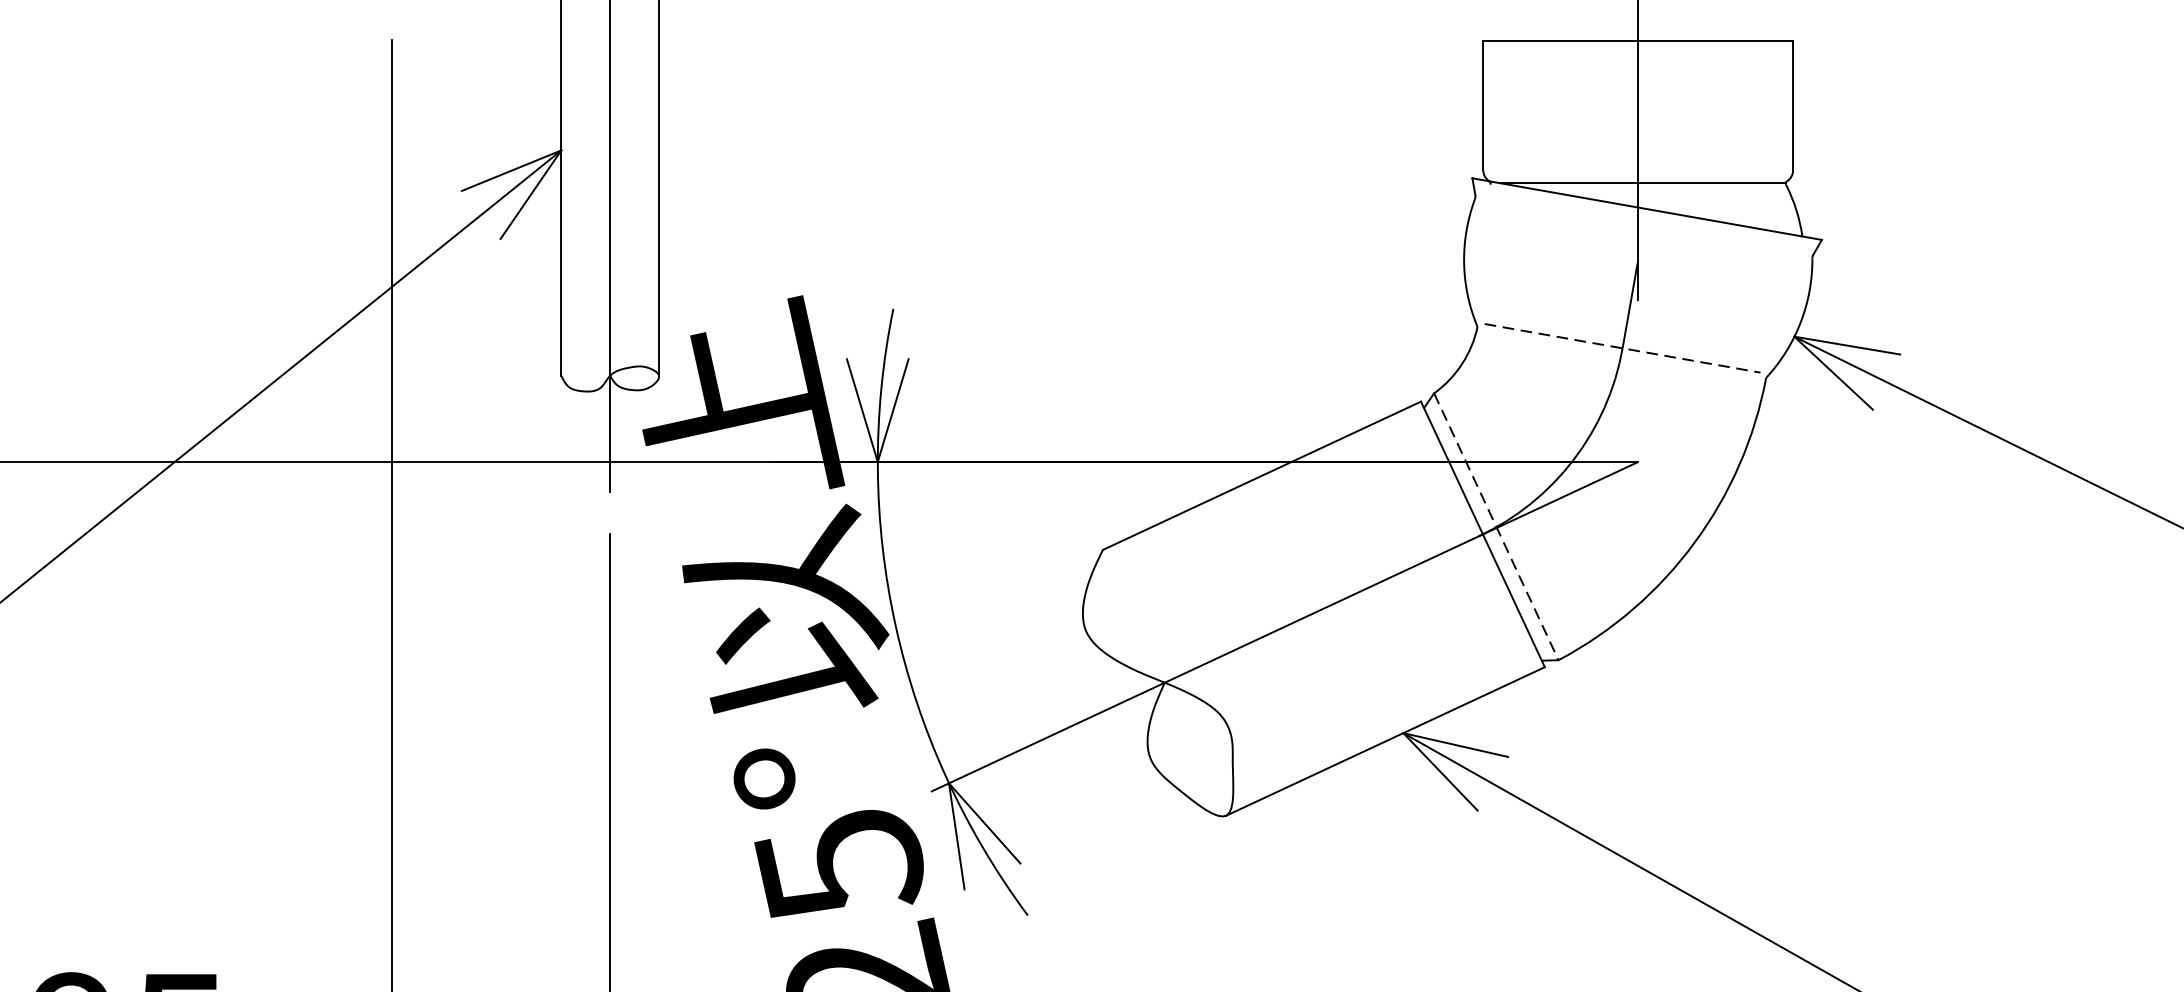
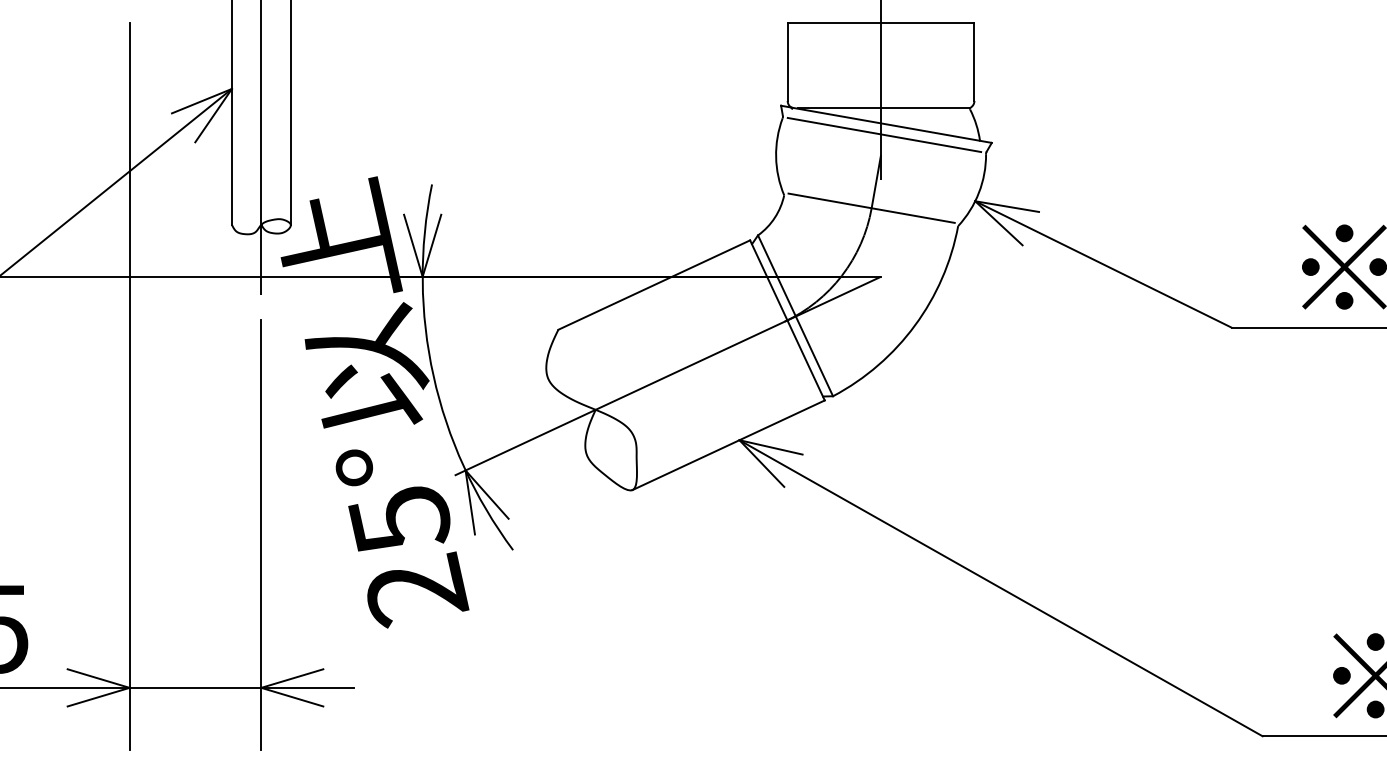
line: (1643, 225) -> (884, 134), added
line: (1624, 348) -> (872, 208), dashed -> solid
line: (1496, 526) -> (795, 315), dashed -> solid

